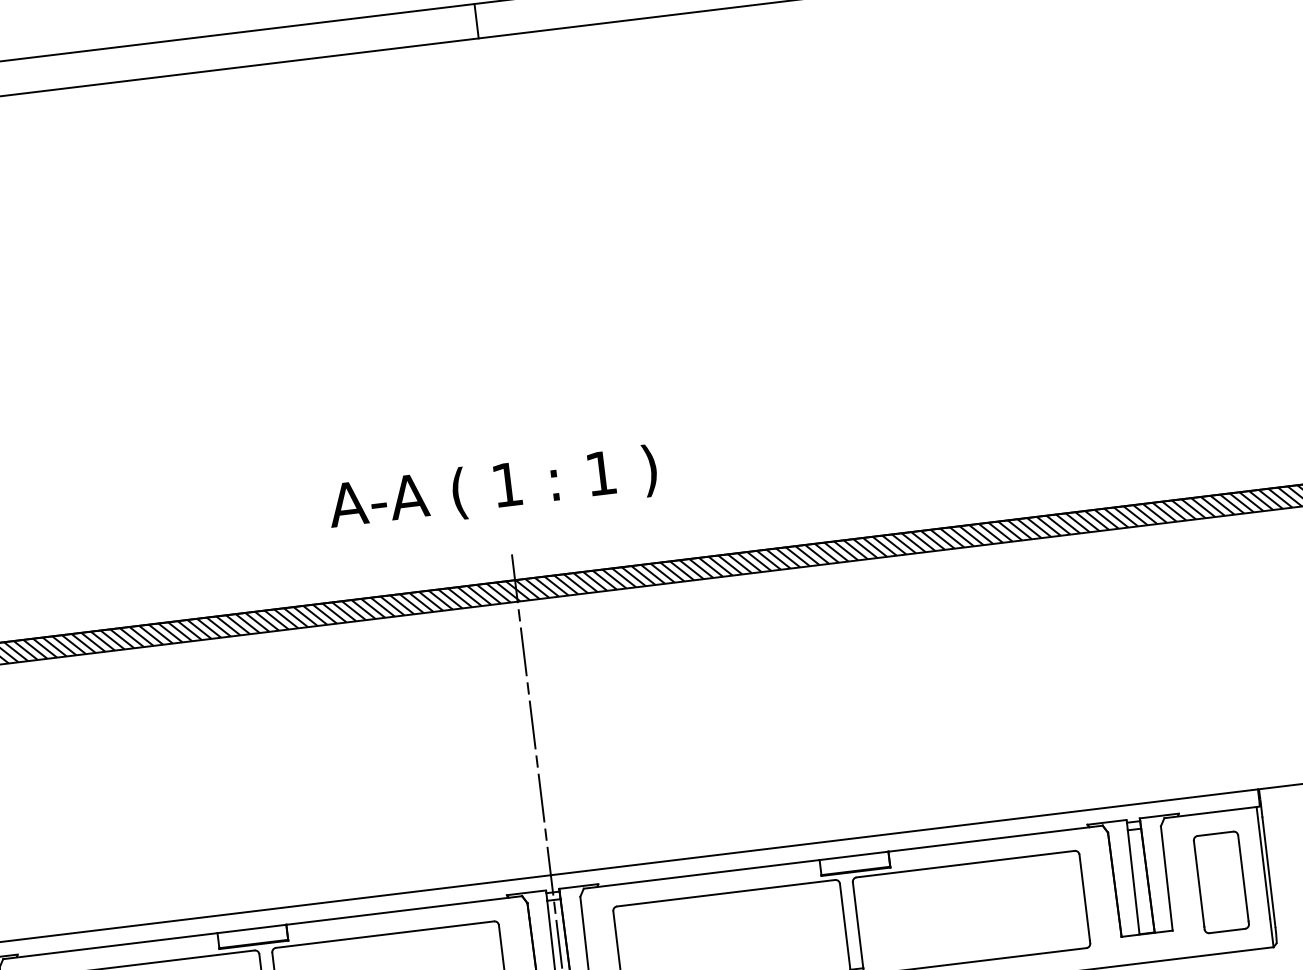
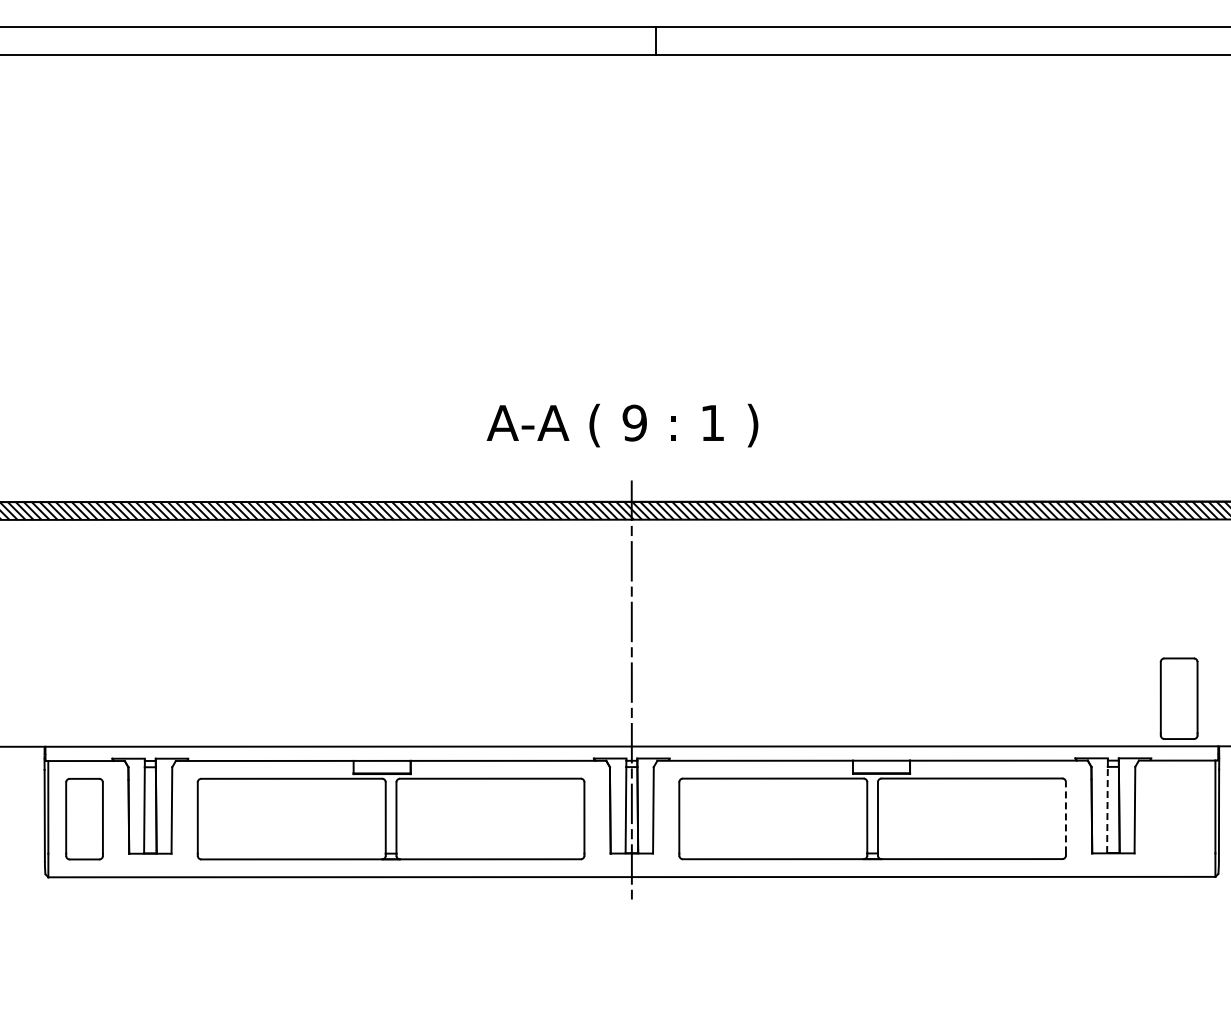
text: (506, 484) -> (634, 422), 1 -> 9
line: (1133, 881) -> (1107, 809), solid -> dashed
part: (1220, 882) -> (1178, 698), moved
line: (1084, 897) -> (1065, 817), solid -> dashed

